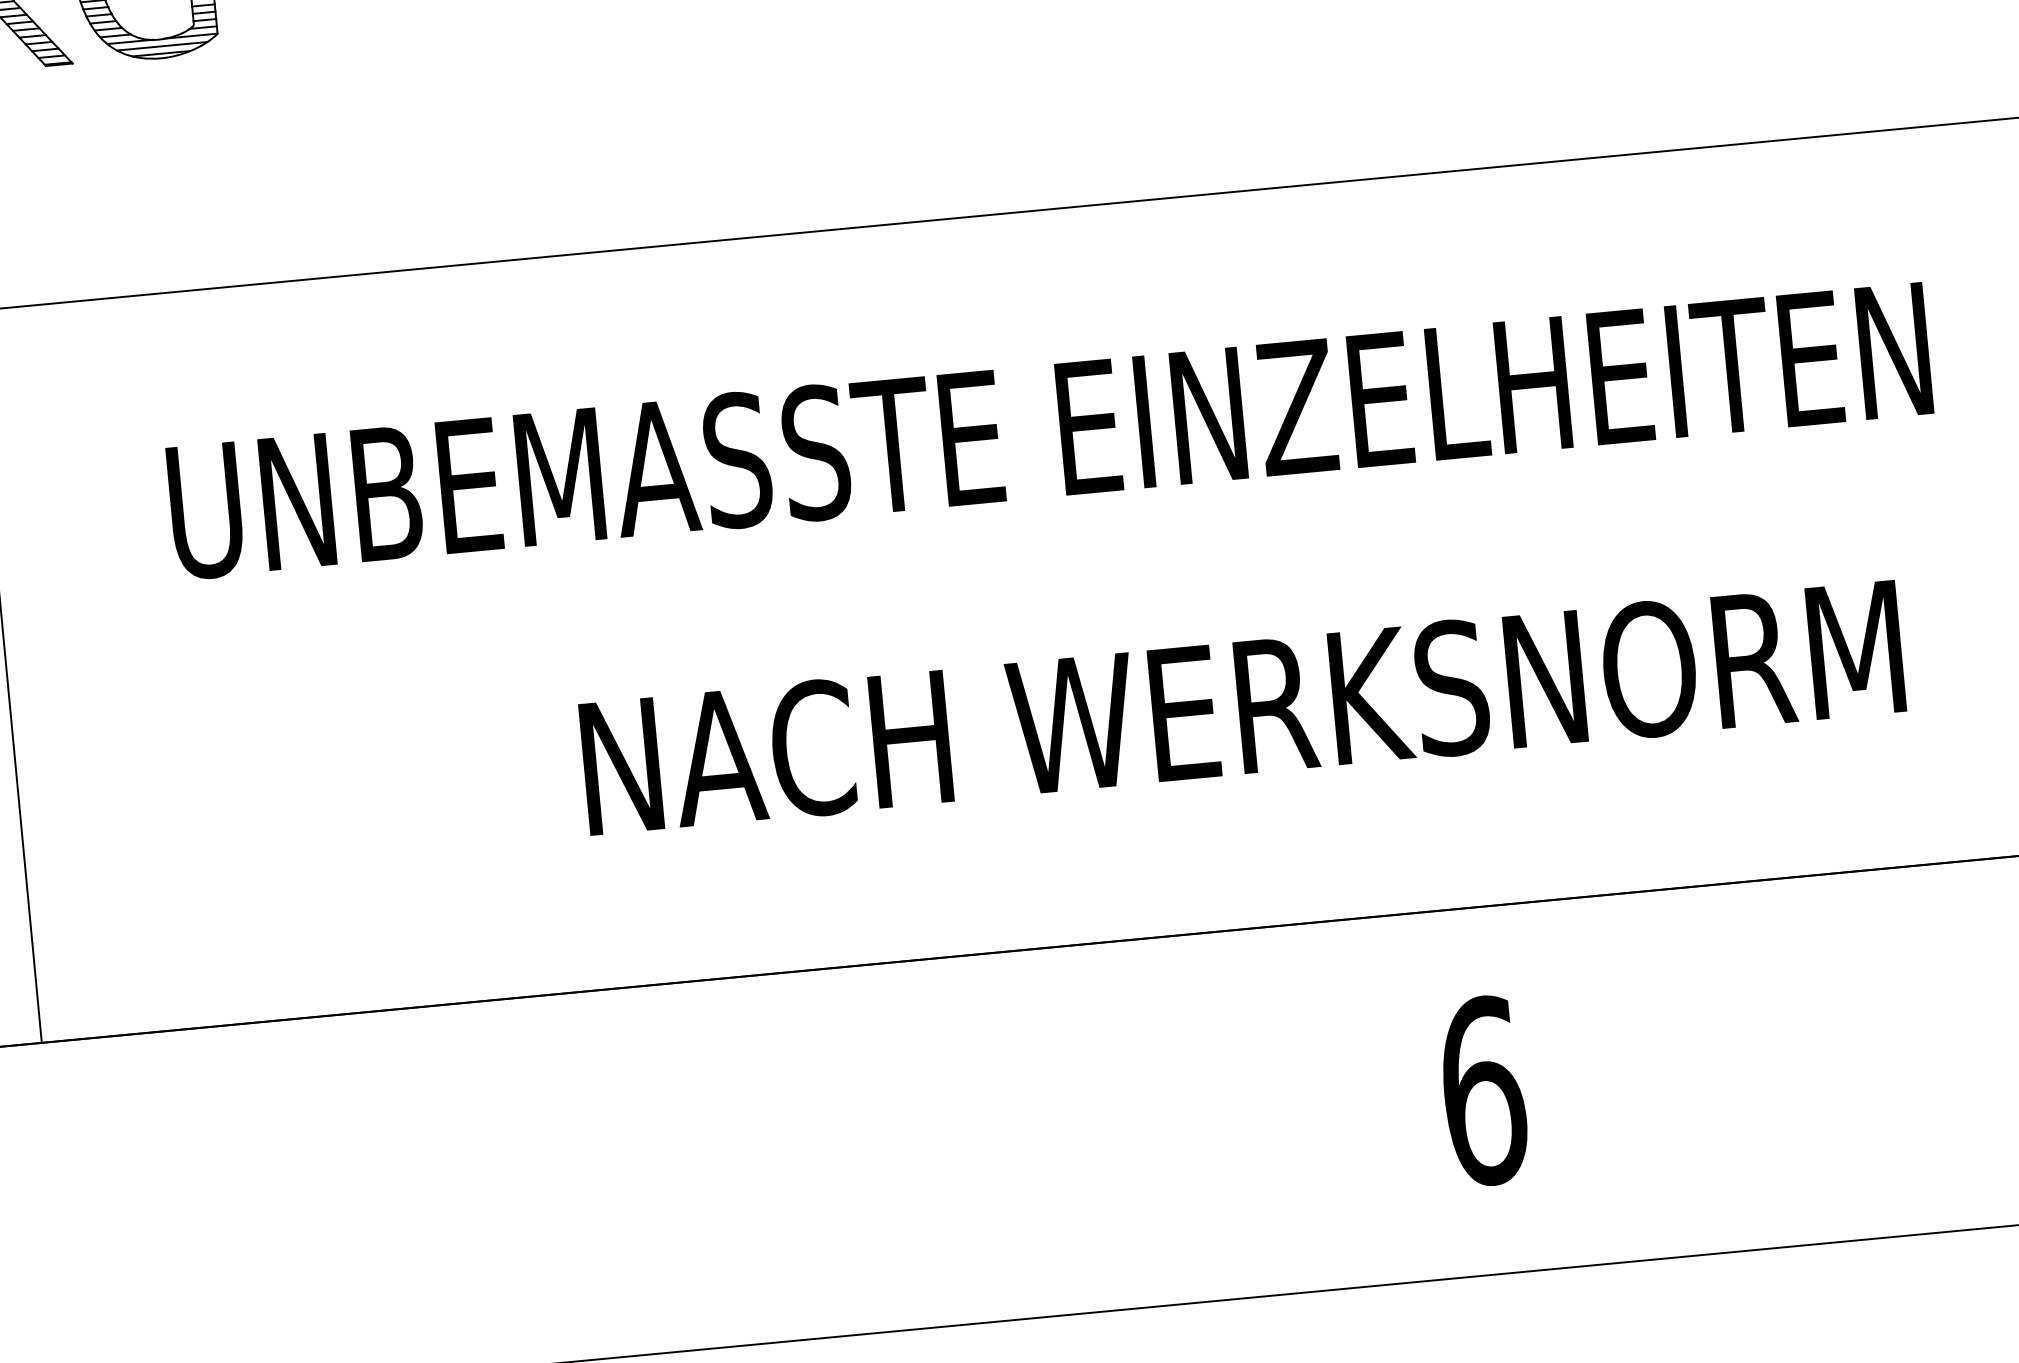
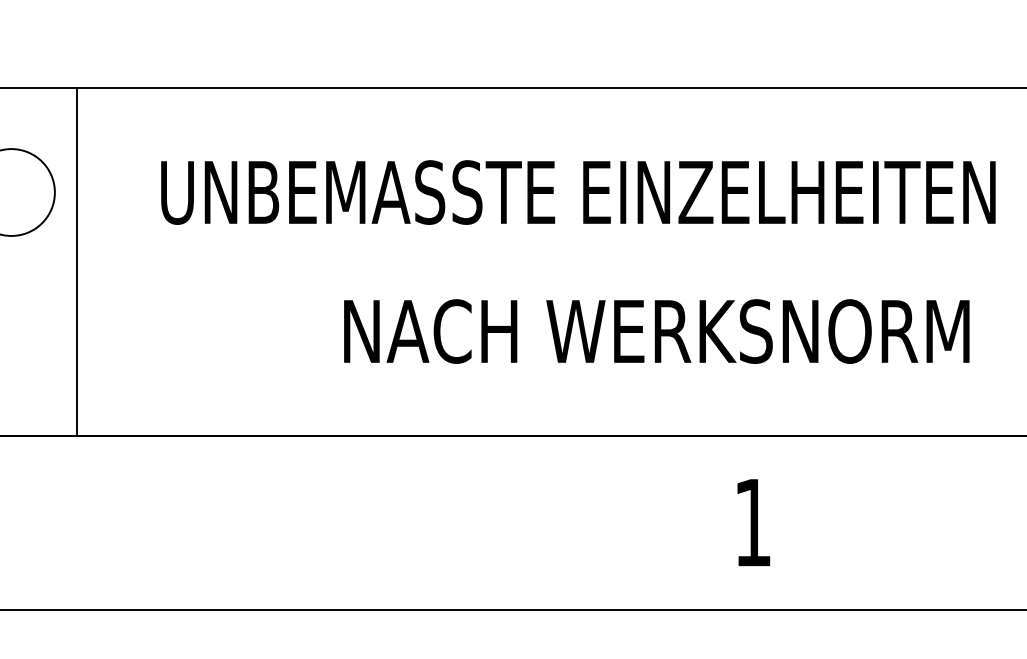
text: (1484, 1090) -> (753, 522), 6 -> 1

